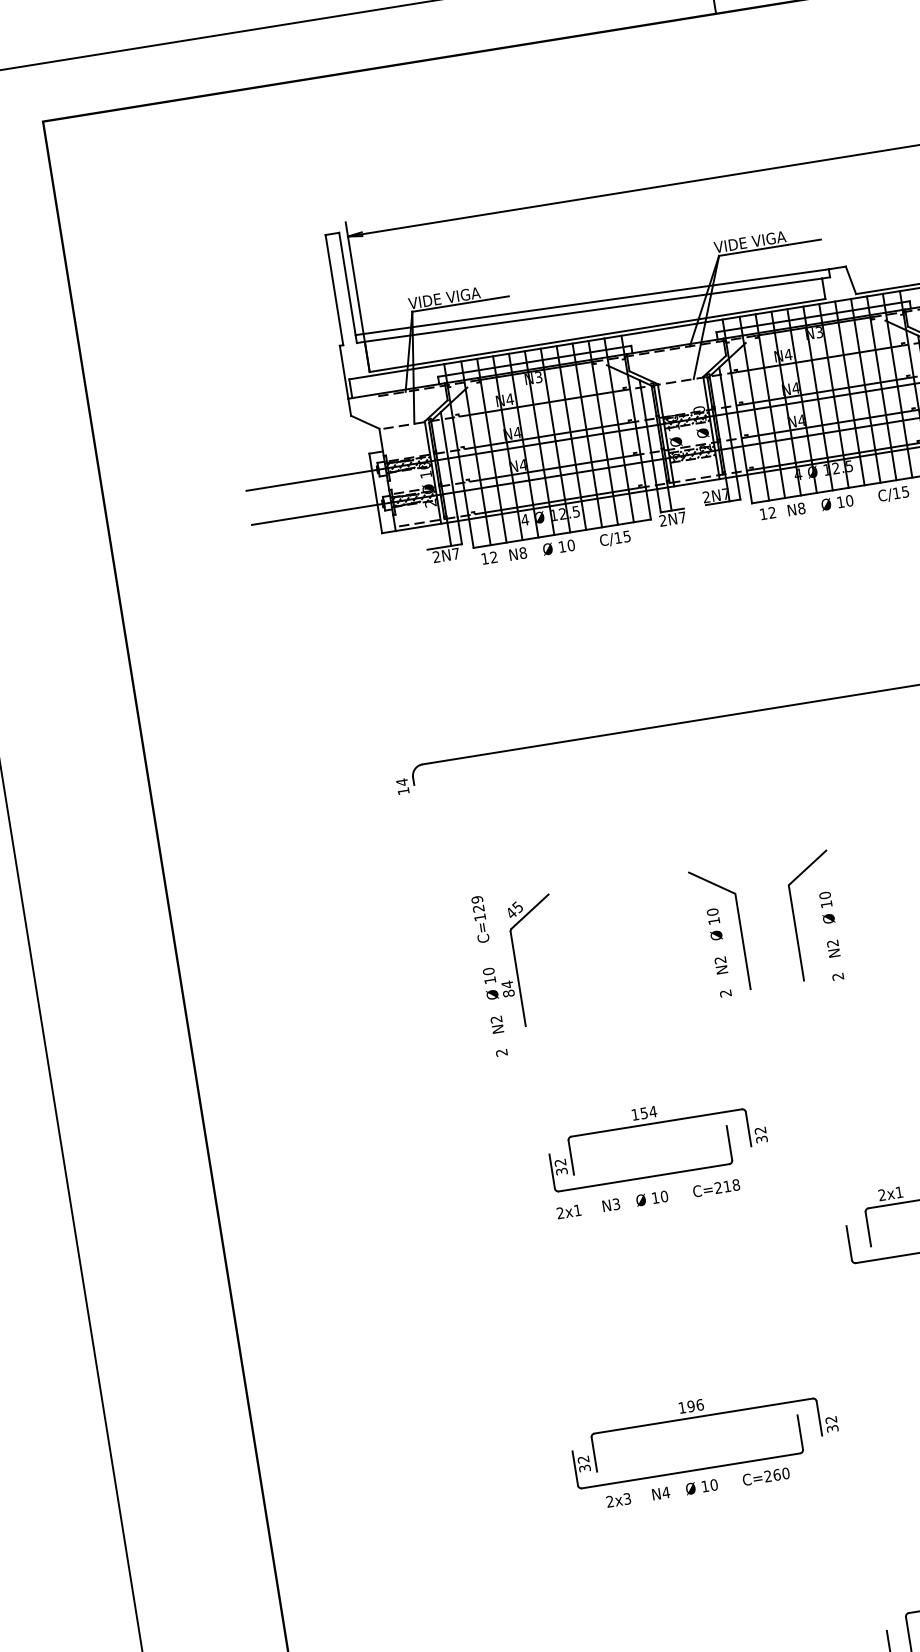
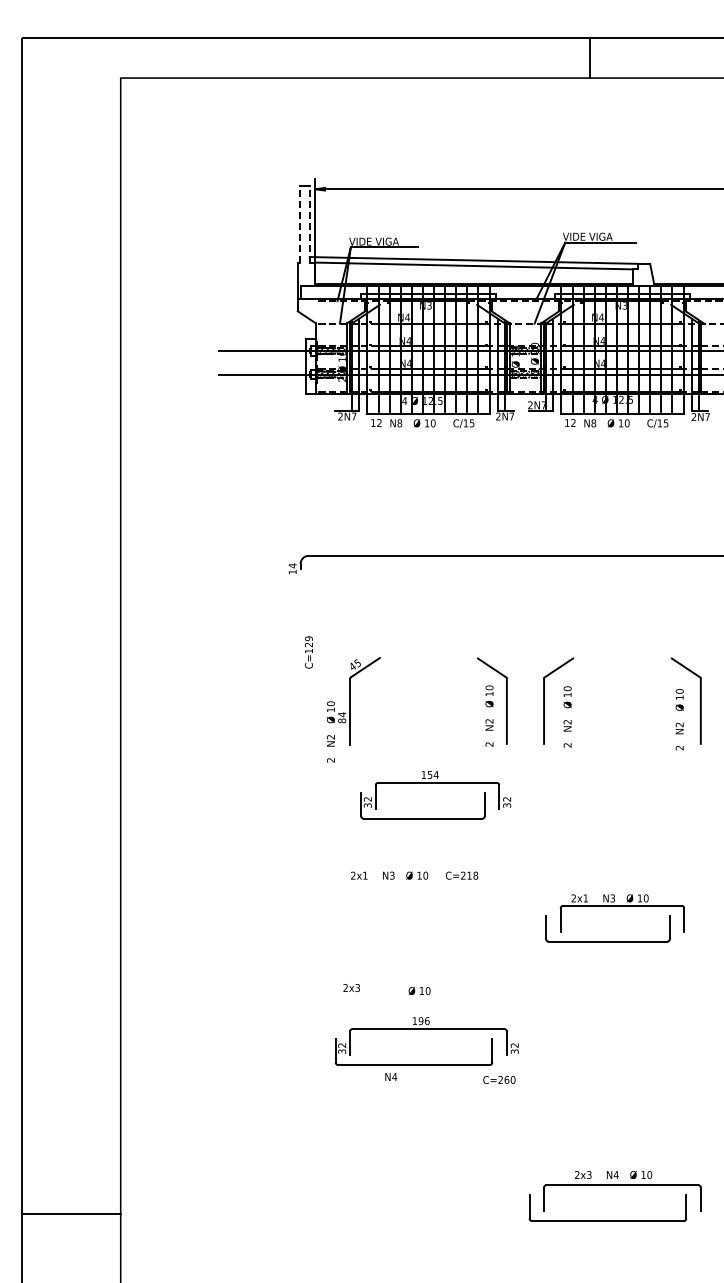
line: (347, 286) -> (309, 223), solid -> dashed
line: (334, 289) -> (300, 223), solid -> dashed
text: (479, 919) -> (308, 652), moved
part: (653, 1124) -> (435, 783), moved
text: (766, 1475) -> (499, 1079), moved
text: (701, 1486) -> (419, 990), moved
text: (618, 1499) -> (351, 987), moved

